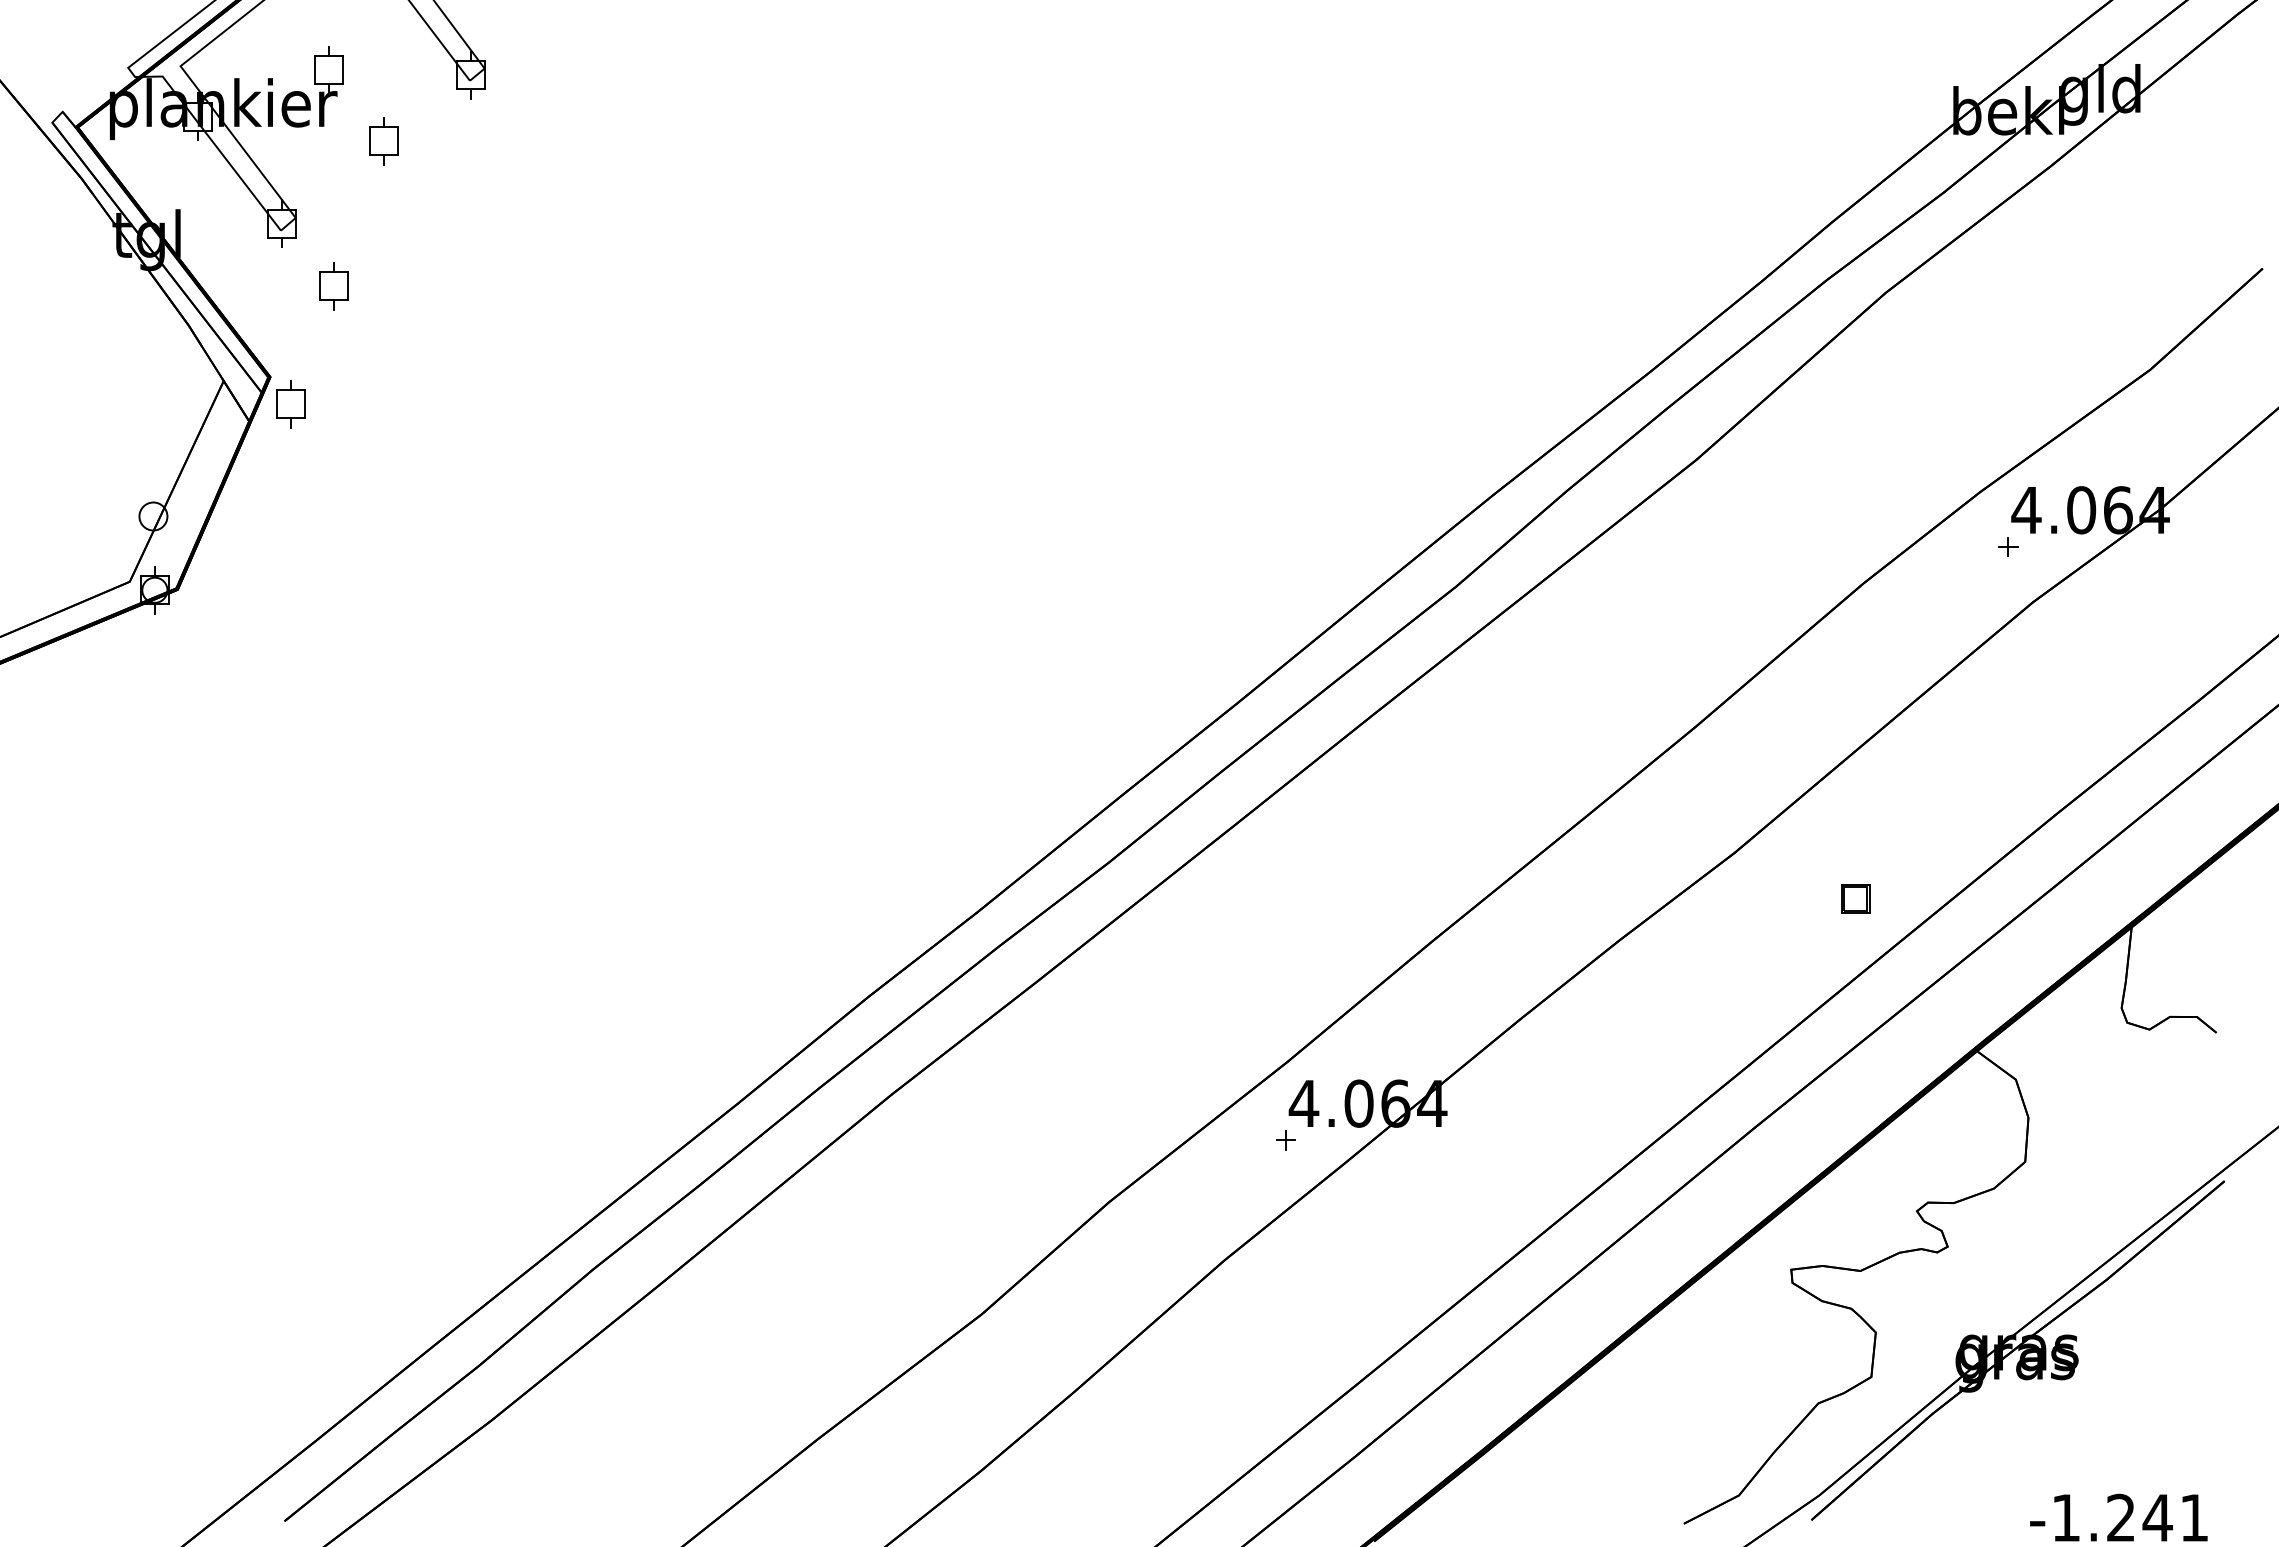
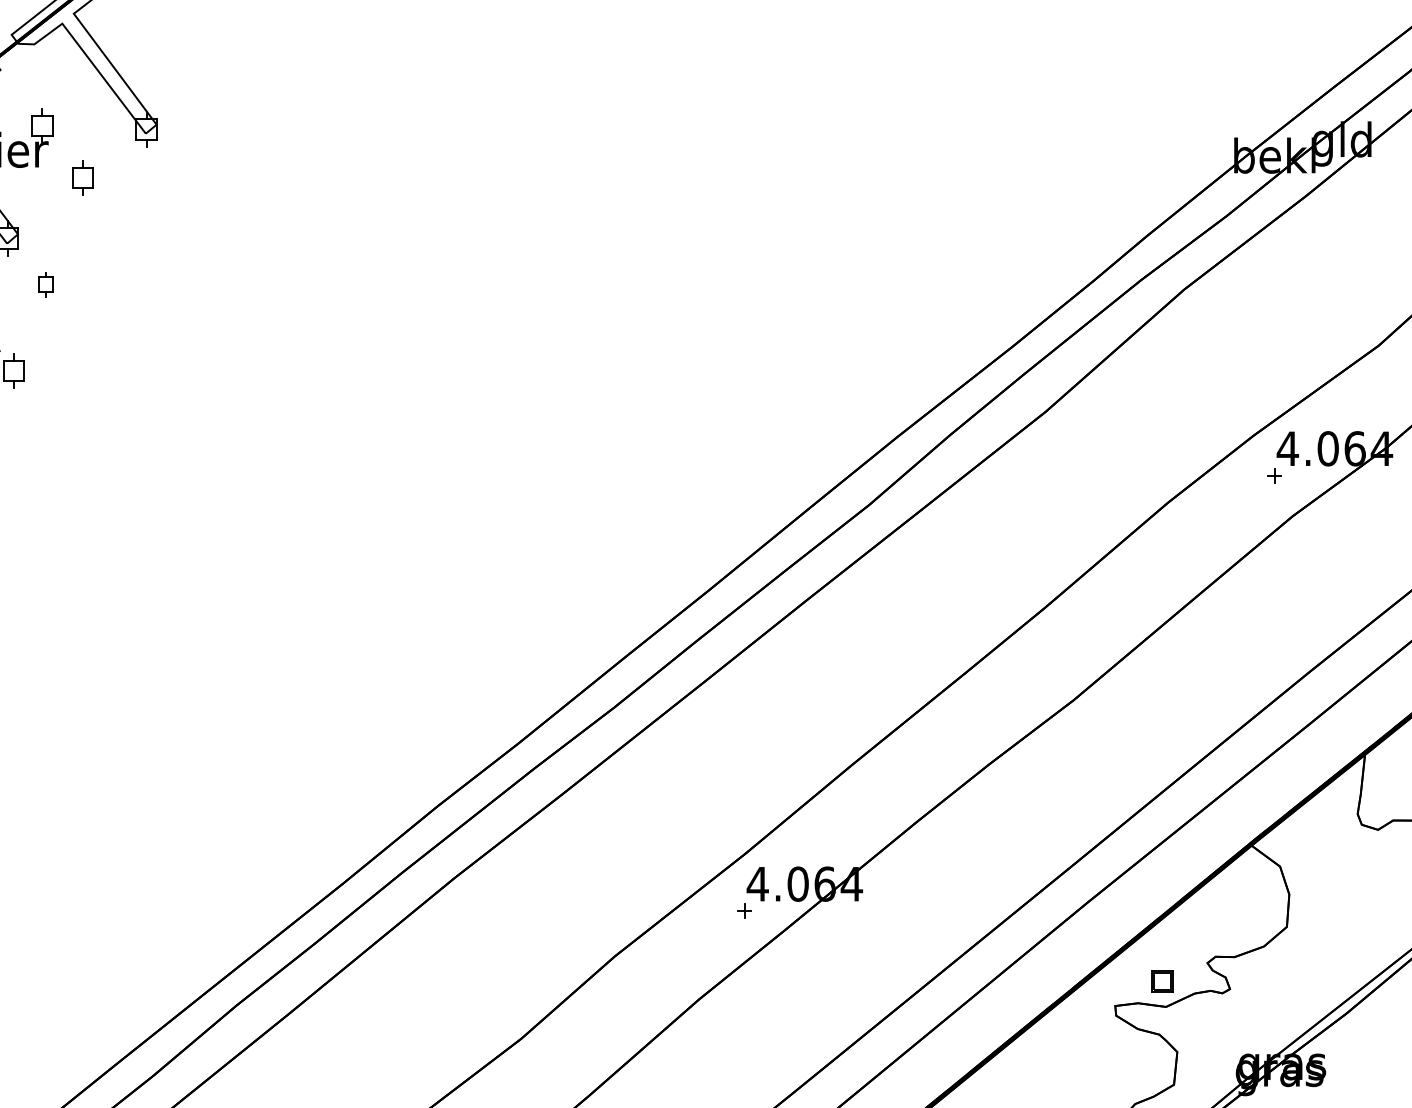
part: (333, 286) -> (45, 284), size x0.7
part: (1855, 898) -> (1162, 980), moved

